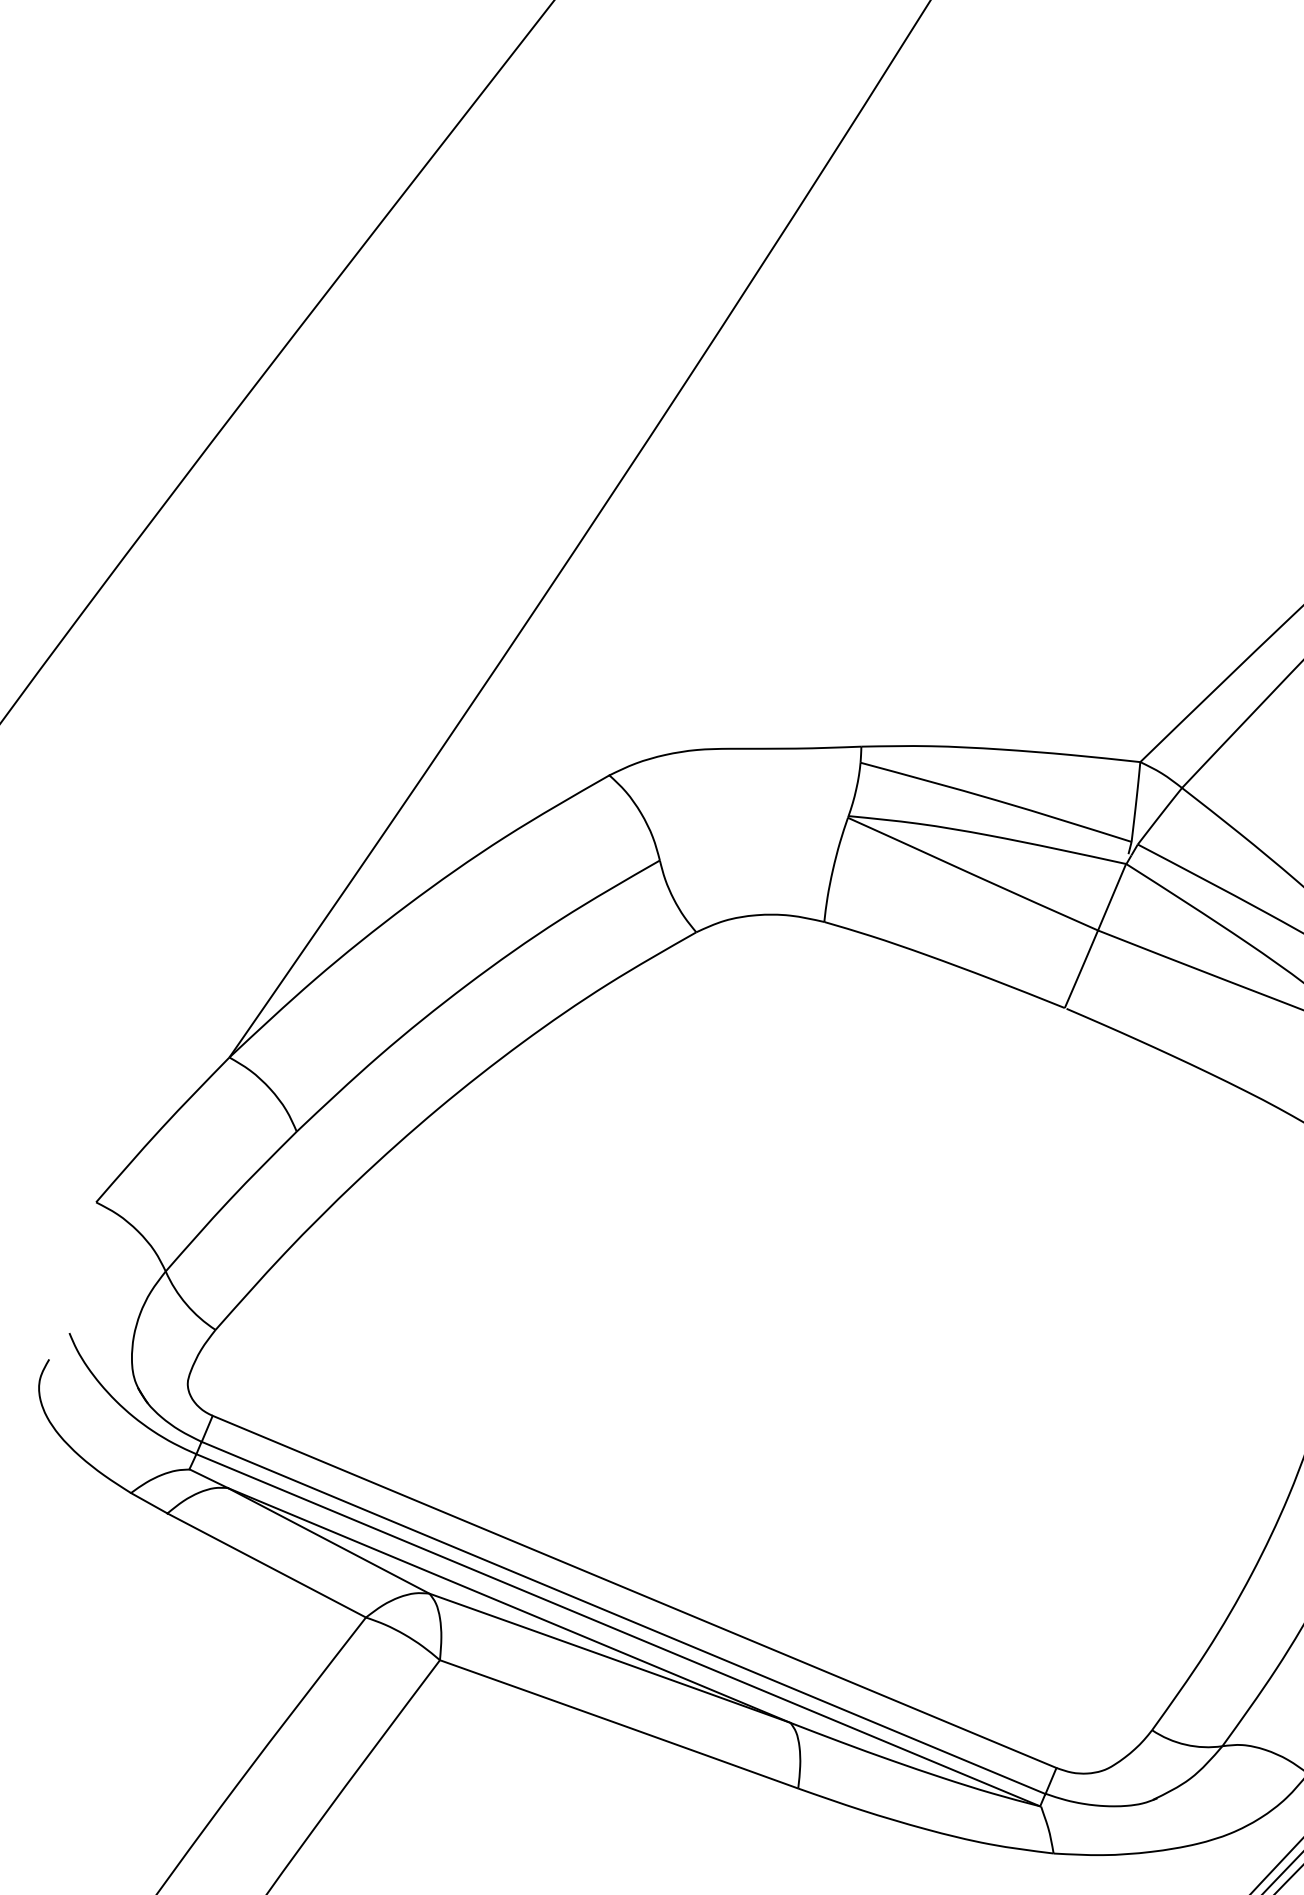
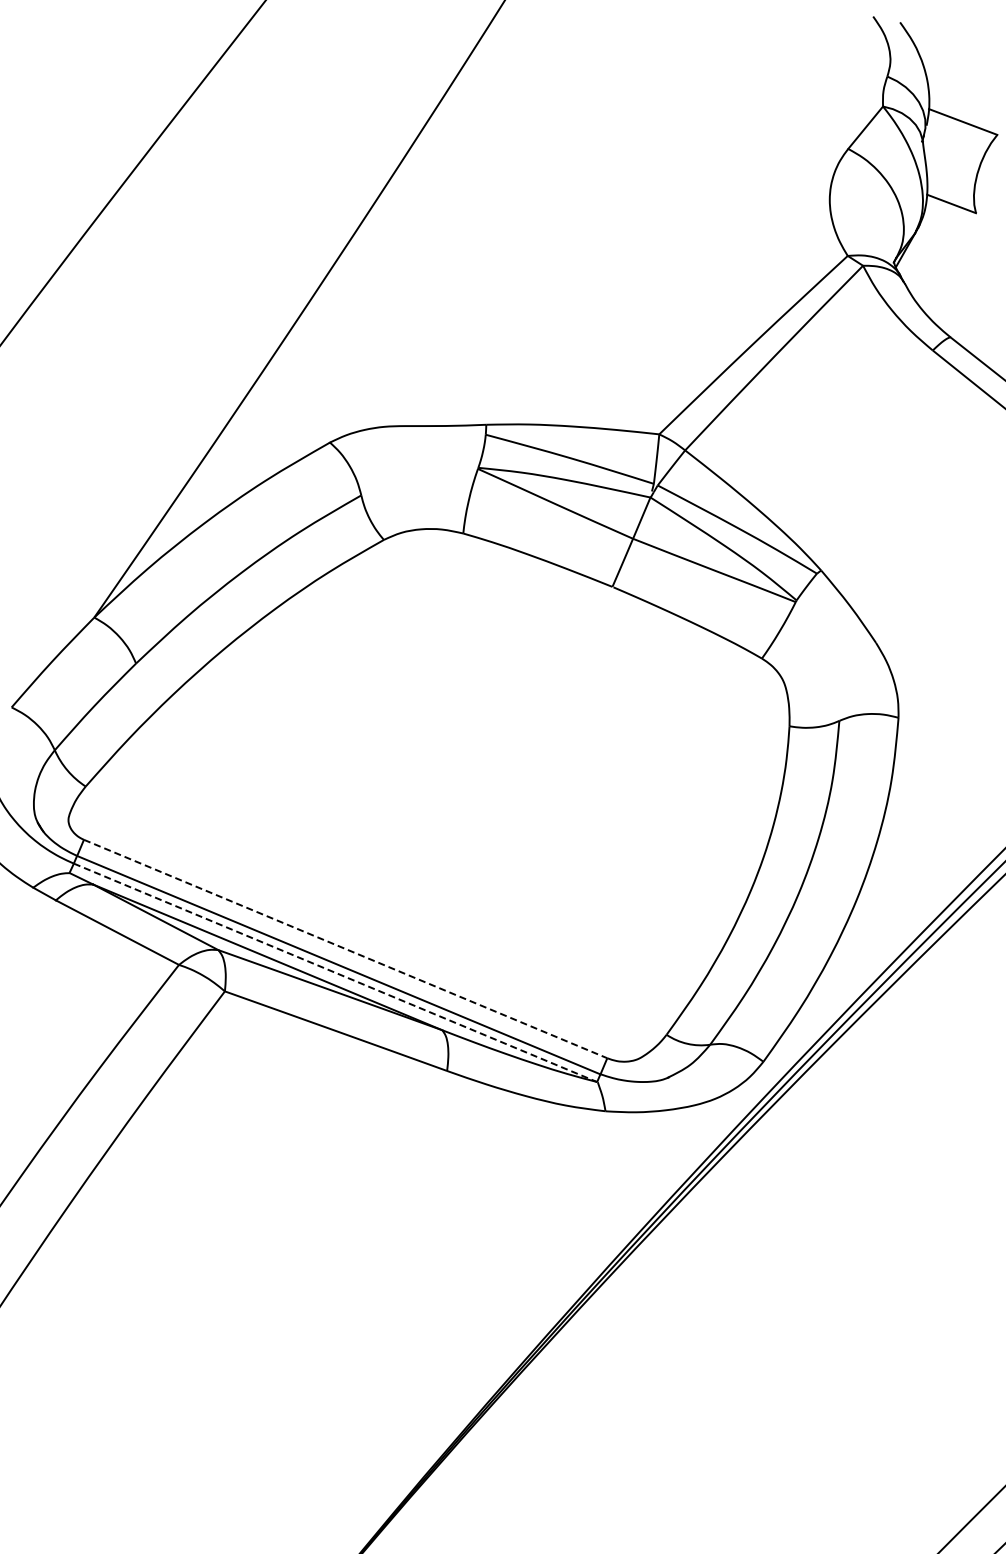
line: (634, 1592) -> (345, 949), solid -> dashed
line: (618, 1629) -> (335, 972), solid -> dashed

